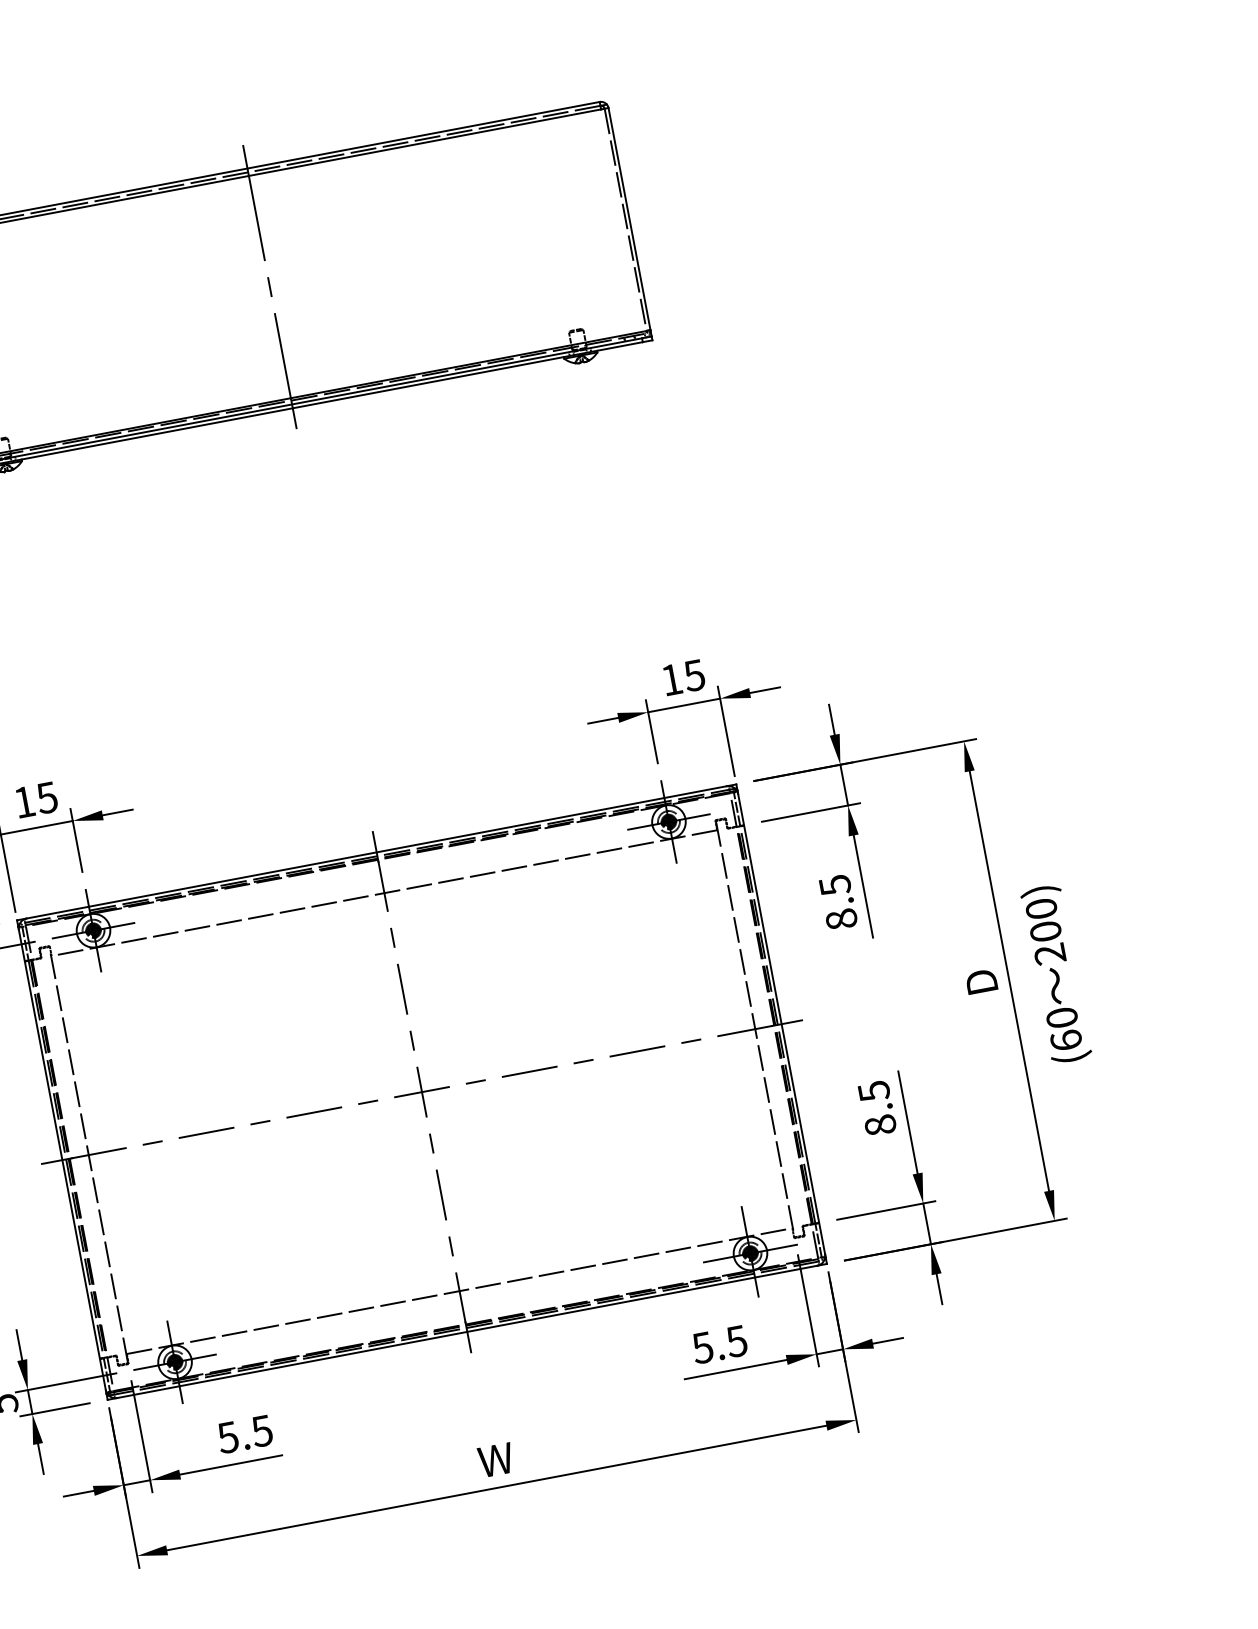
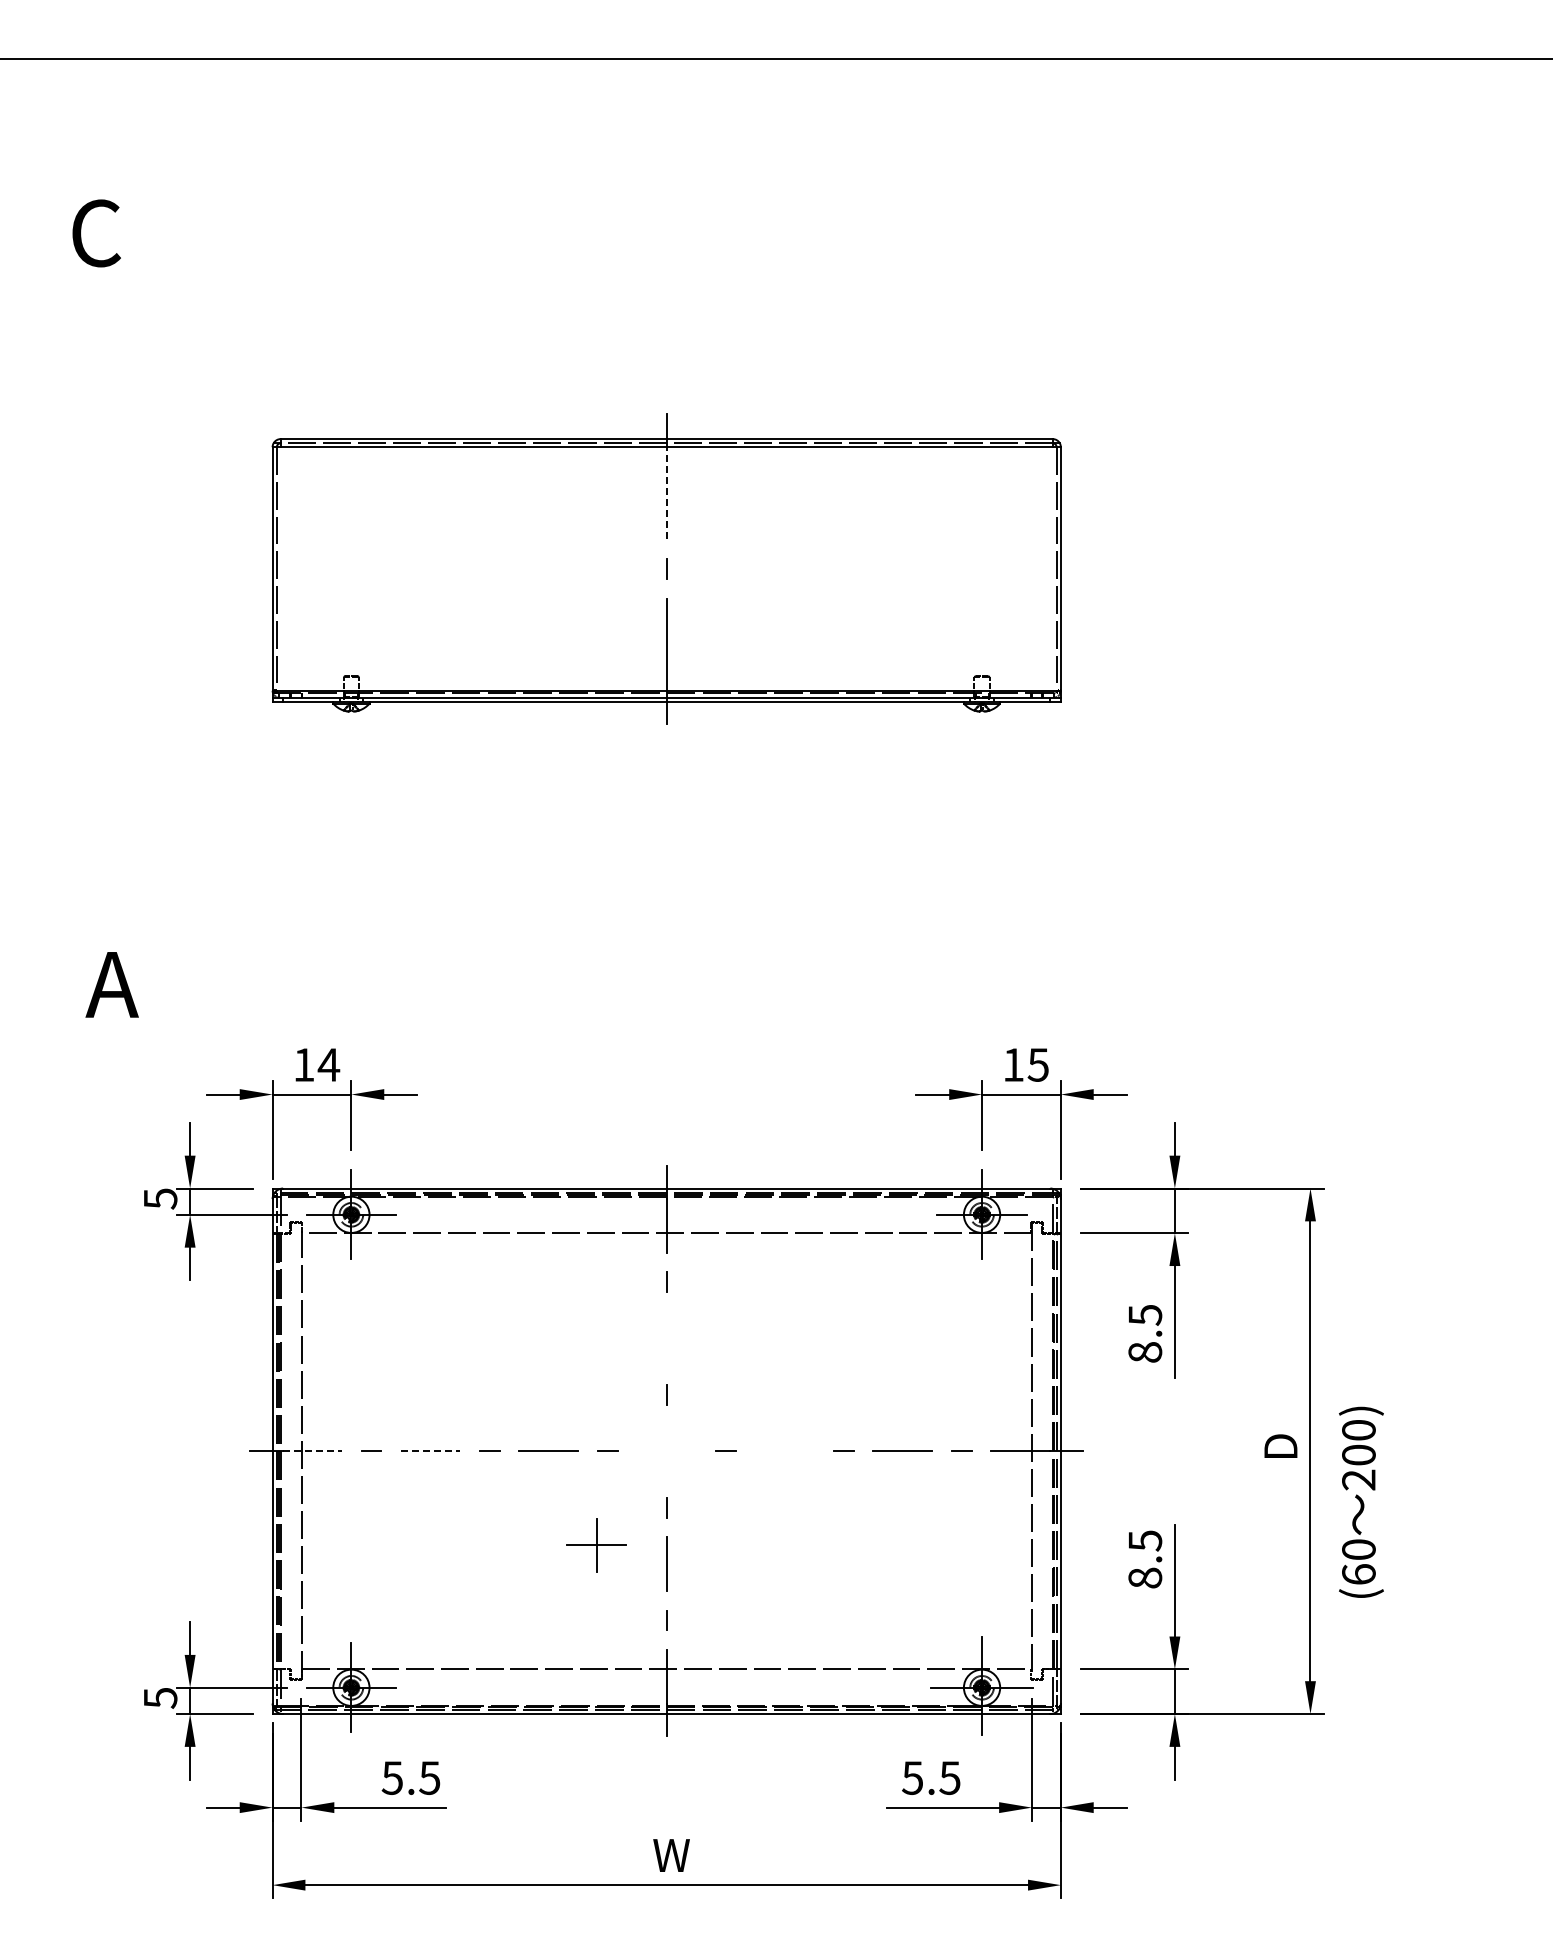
line: (256, 217) -> (666, 492), solid -> dashed
text: (46, 797) -> (328, 1064), 15 -> 14
text: (1056, 973) -> (1361, 1501), moved
line: (402, 989) -> (666, 1338), removed
line: (529, 1072) -> (784, 1451), removed
part: (421, 1092) -> (596, 1545), moved
line: (207, 1132) -> (431, 1451), solid -> dashed
line: (99, 1153) -> (313, 1451), solid -> dashed

